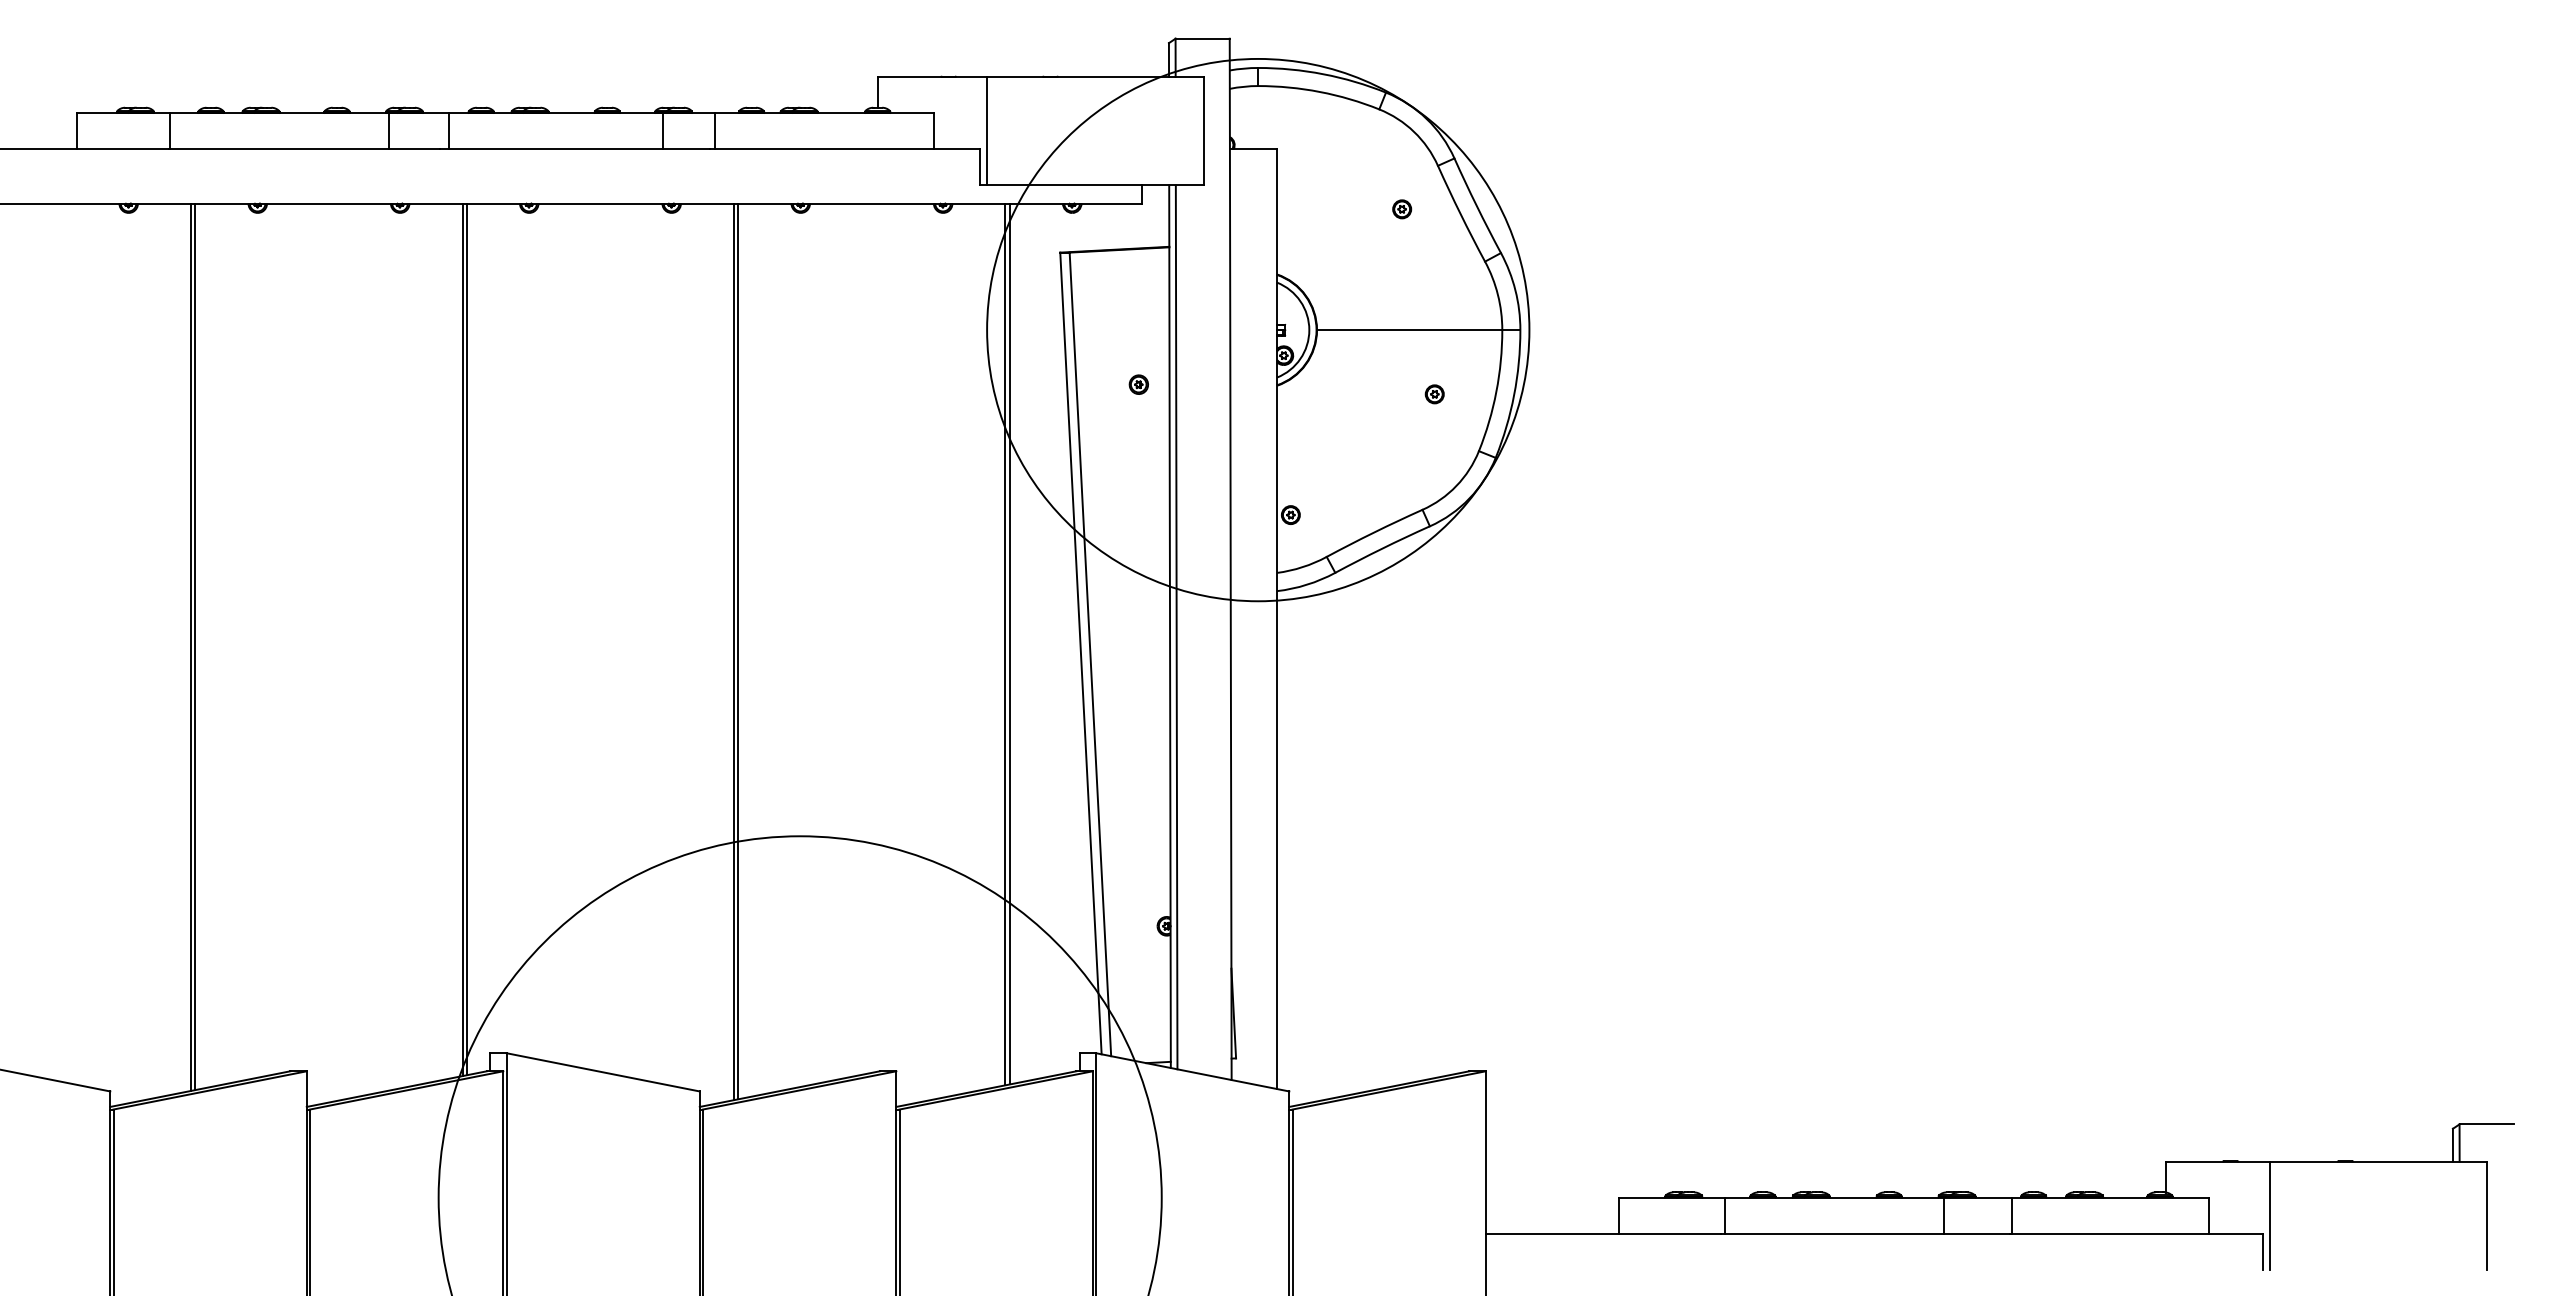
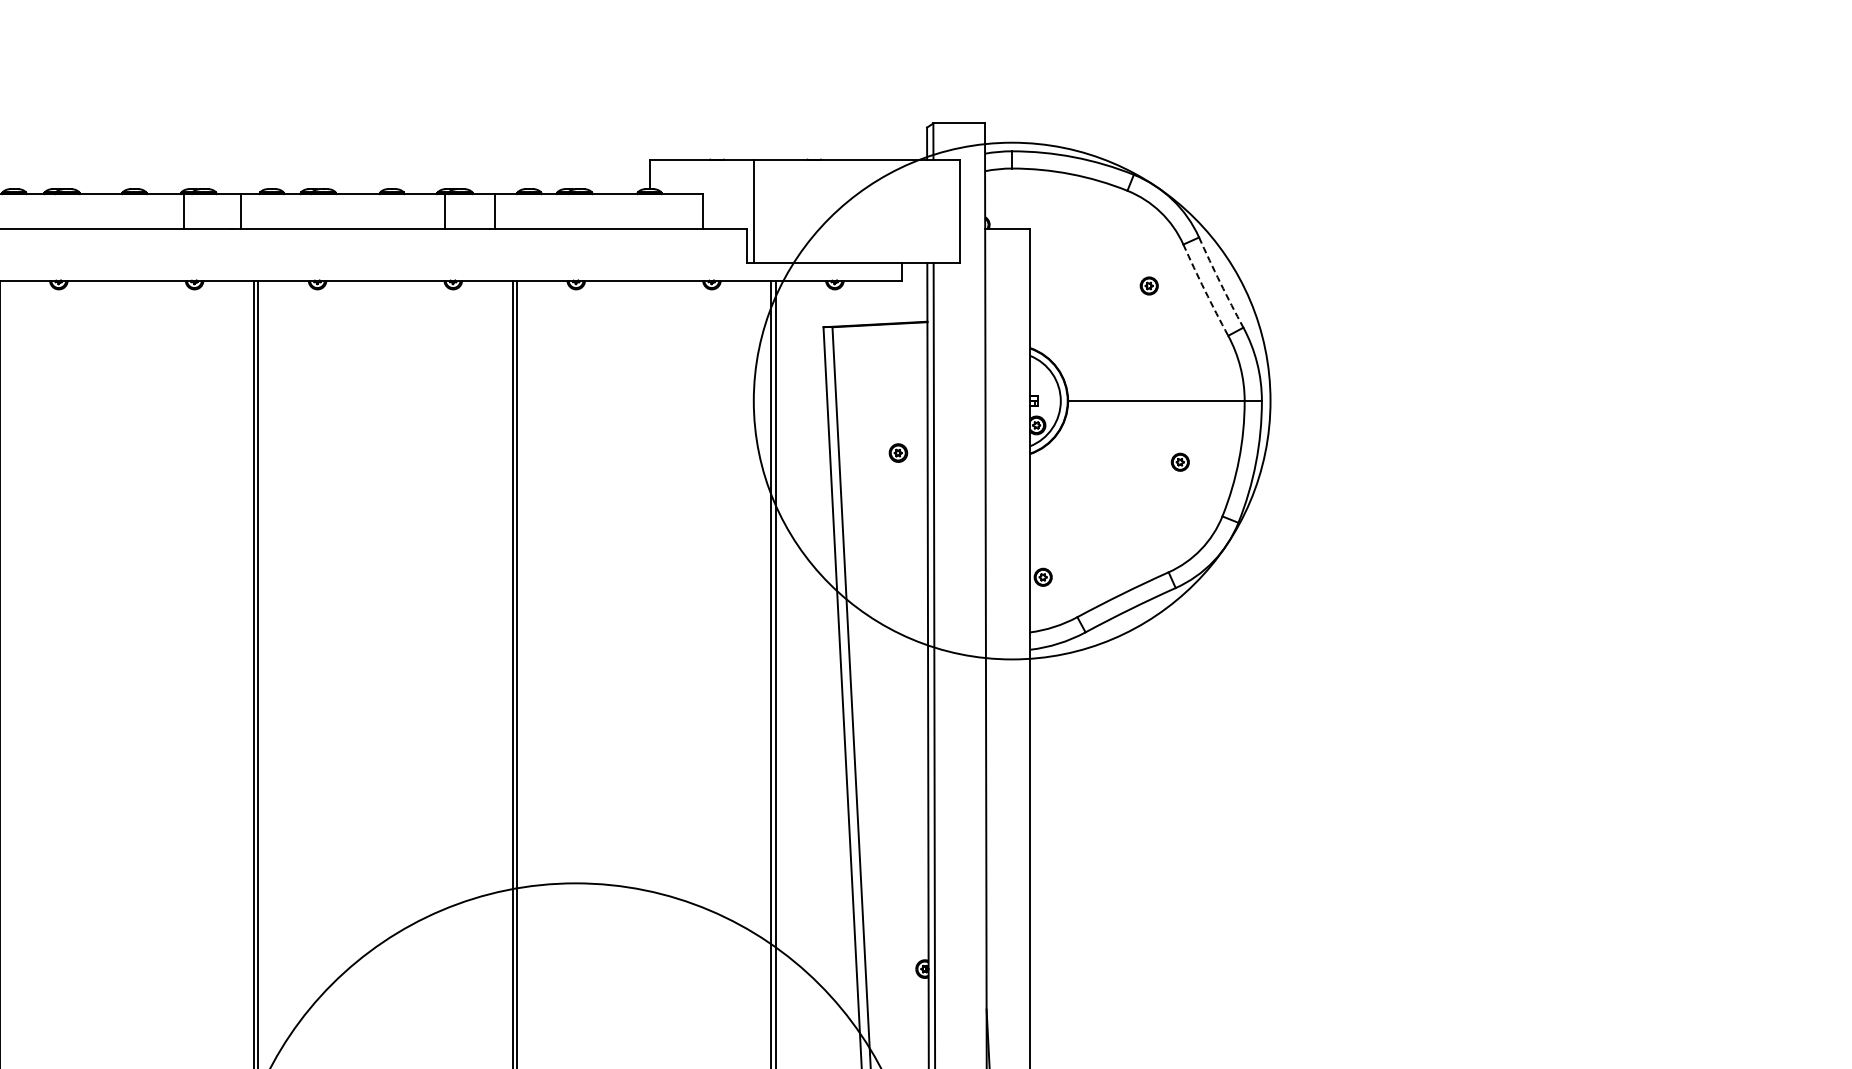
arc: (1476, 206) -> (1220, 283), solid -> dashed
arc: (1460, 214) -> (1204, 290), solid -> dashed

